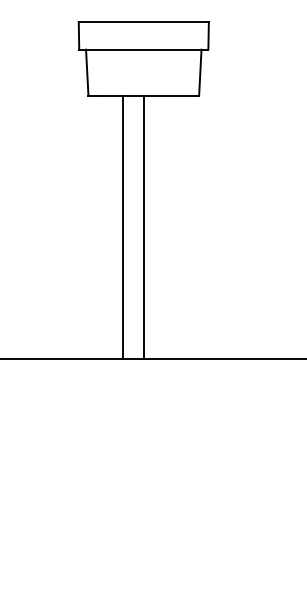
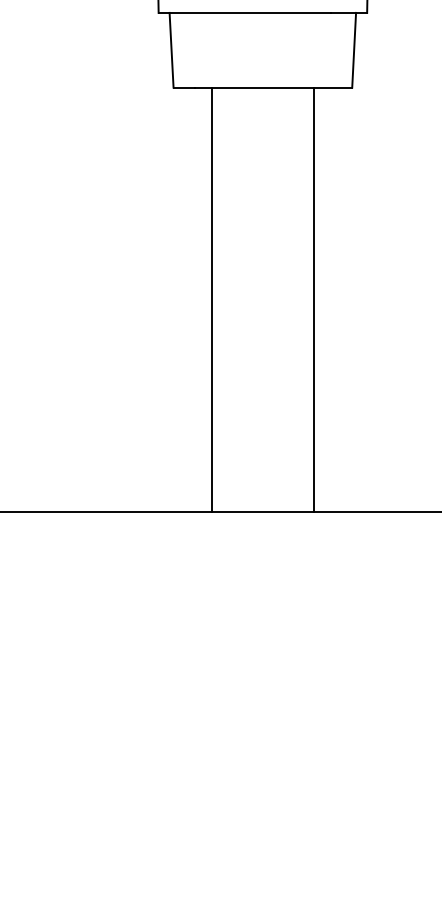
line: (123, 226) -> (212, 298), moved
line: (144, 226) -> (314, 298), moved

